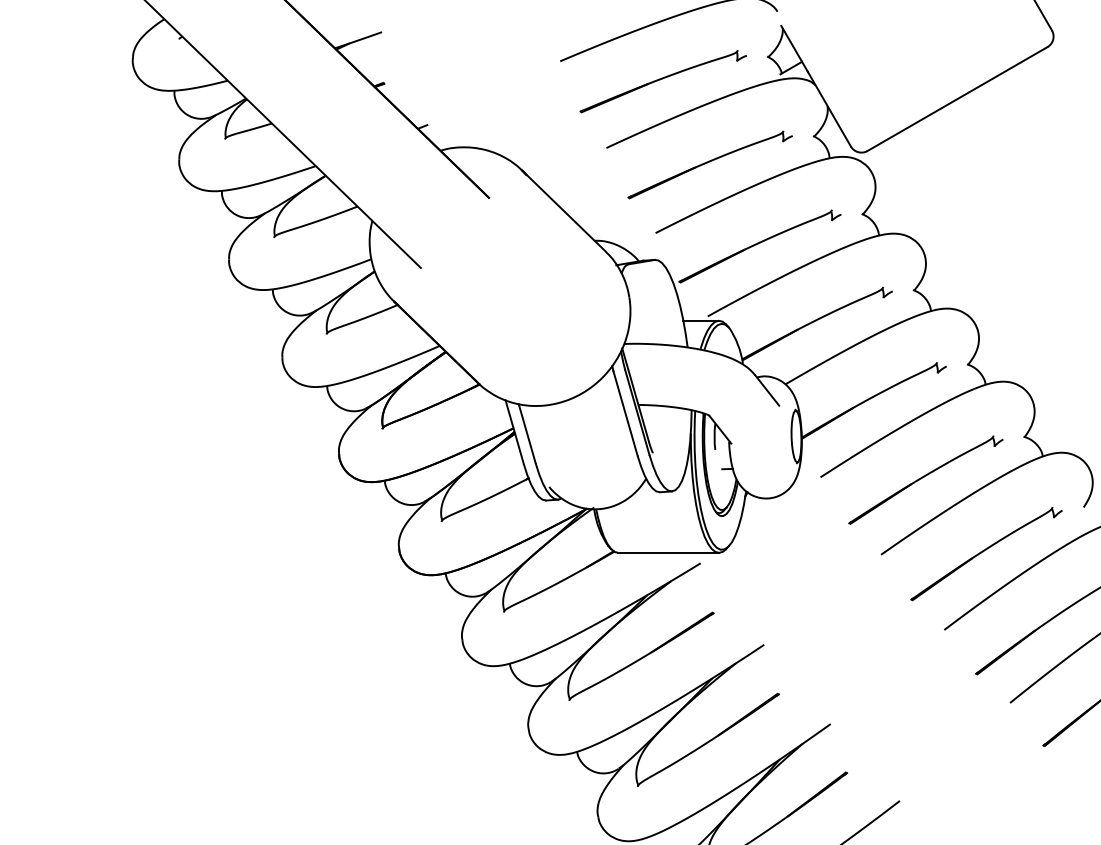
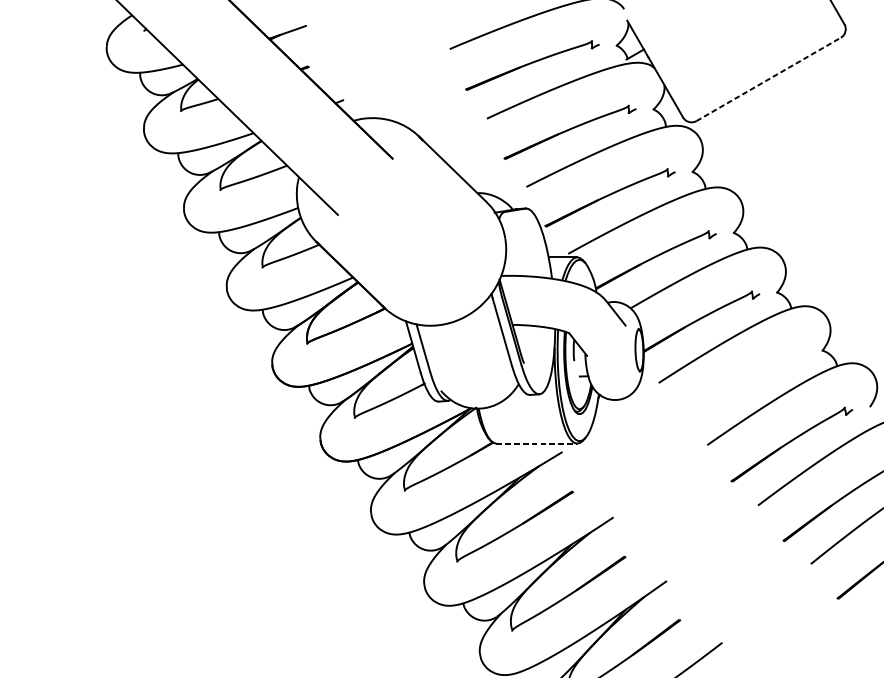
line: (957, 99) -> (768, 79), solid -> dashed
part: (925, 479) -> (742, 384), removed
line: (669, 552) -> (537, 443), solid -> dashed

